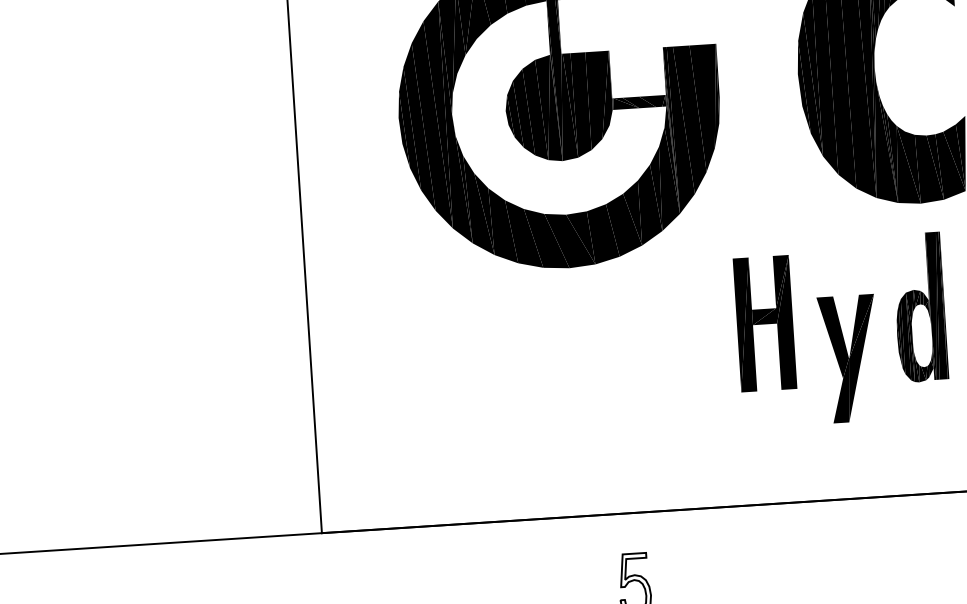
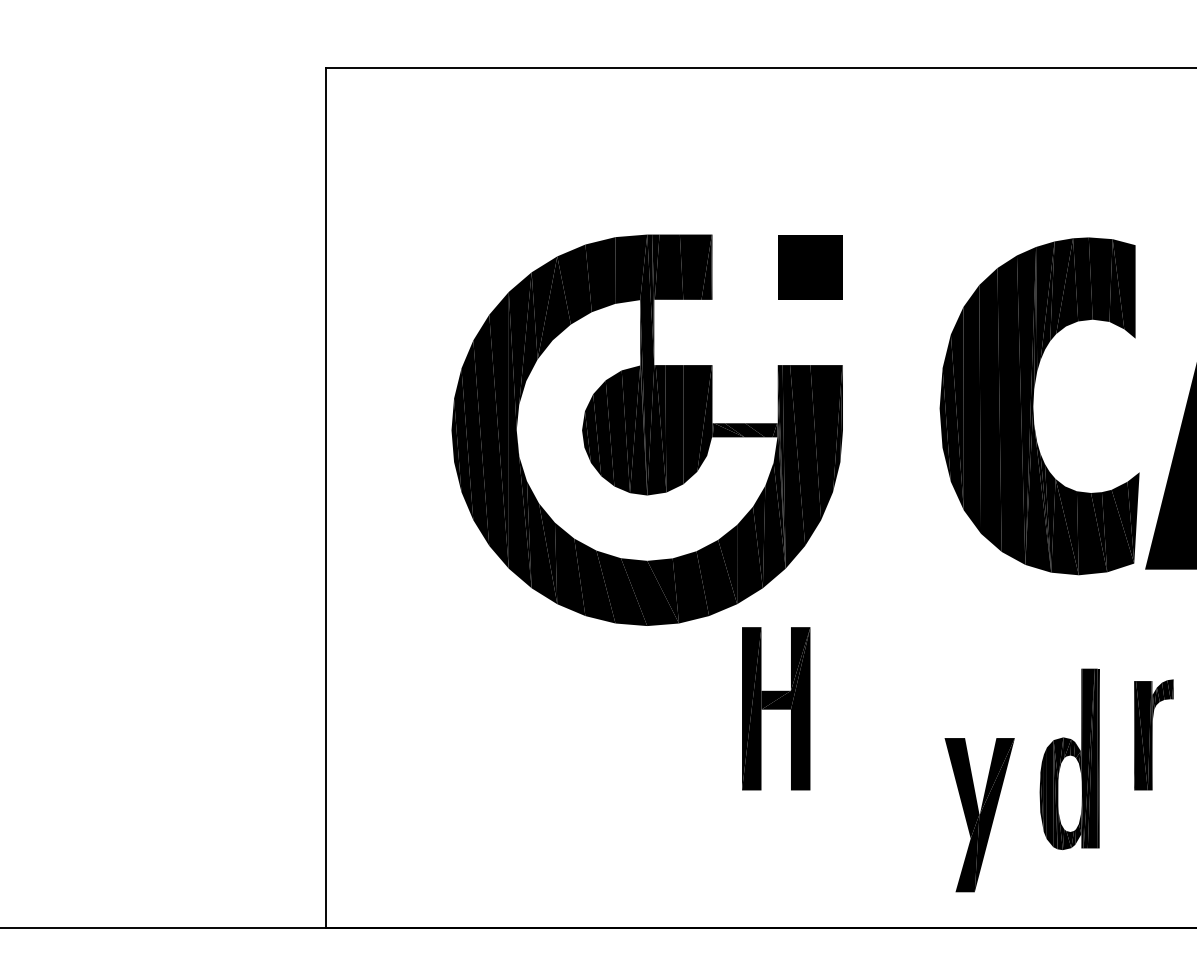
part: (919, 306) -> (1069, 758), moved
part: (765, 323) -> (776, 708), moved
part: (849, 359) -> (979, 815), moved

